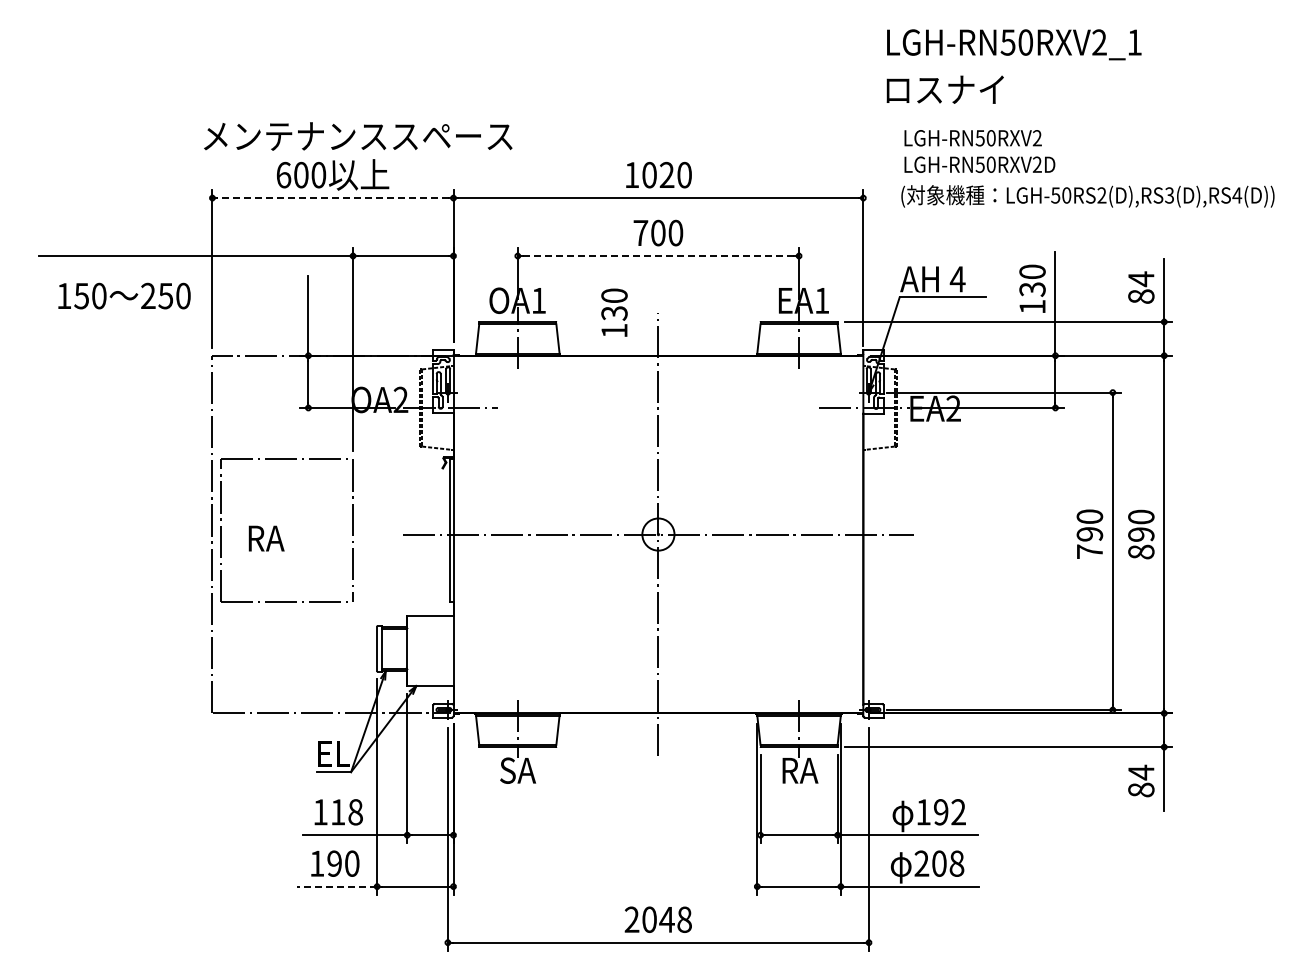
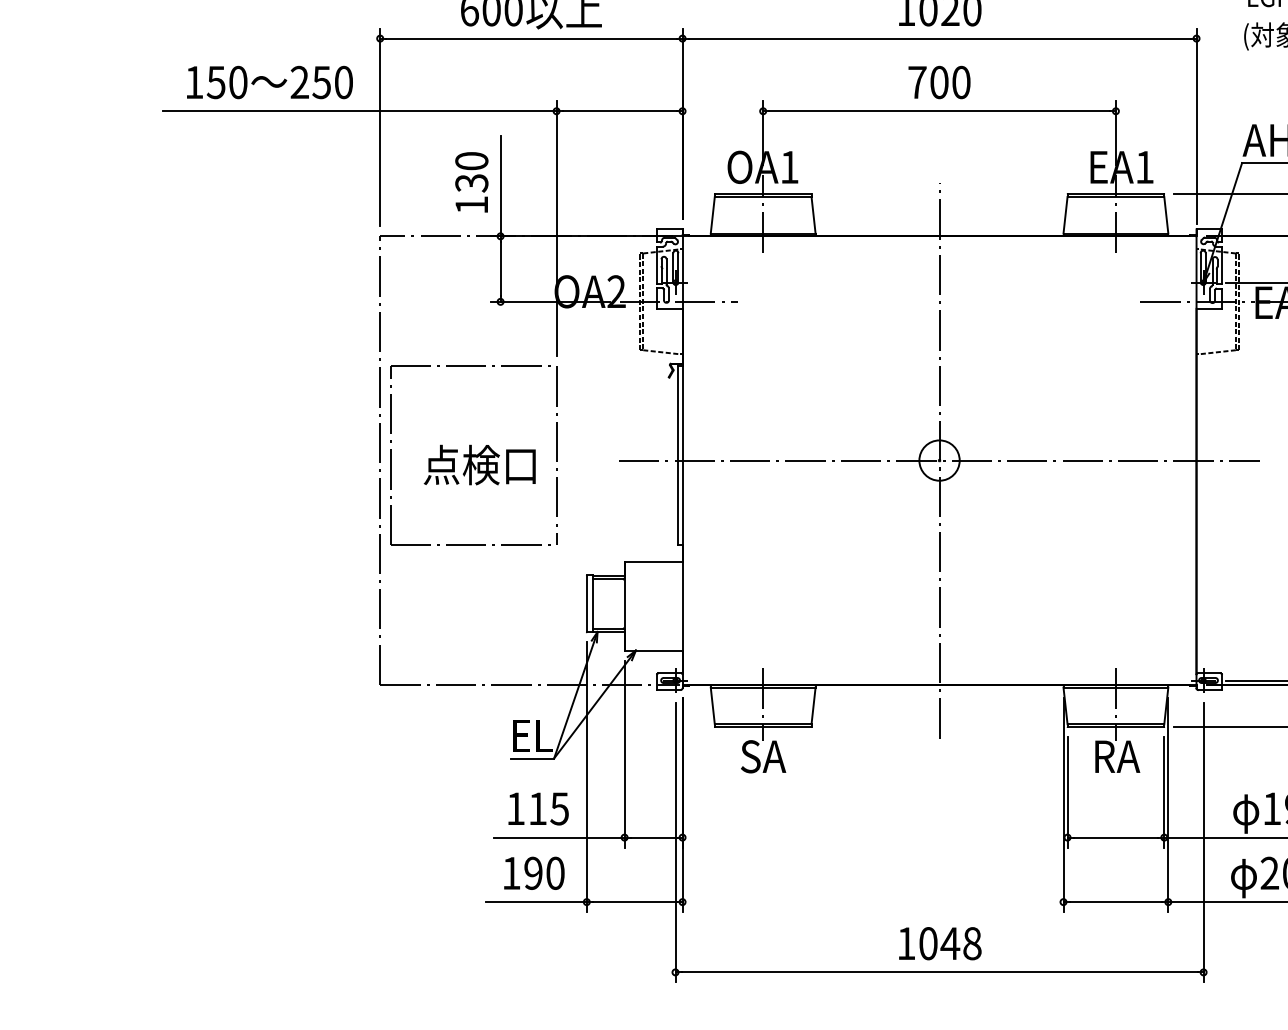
line: (332, 198) -> (530, 39), dashed -> solid
line: (658, 256) -> (939, 111), dashed -> solid
text: (124, 295) -> (269, 81), moved
text: (614, 312) -> (471, 182), moved
text: (291, 538) -> (479, 465), RA -> 点検口
text: (355, 812) -> (559, 809), 118 -> 115
line: (336, 886) -> (535, 901), dashed -> solid
text: (631, 919) -> (905, 943), 2048 -> 1048

